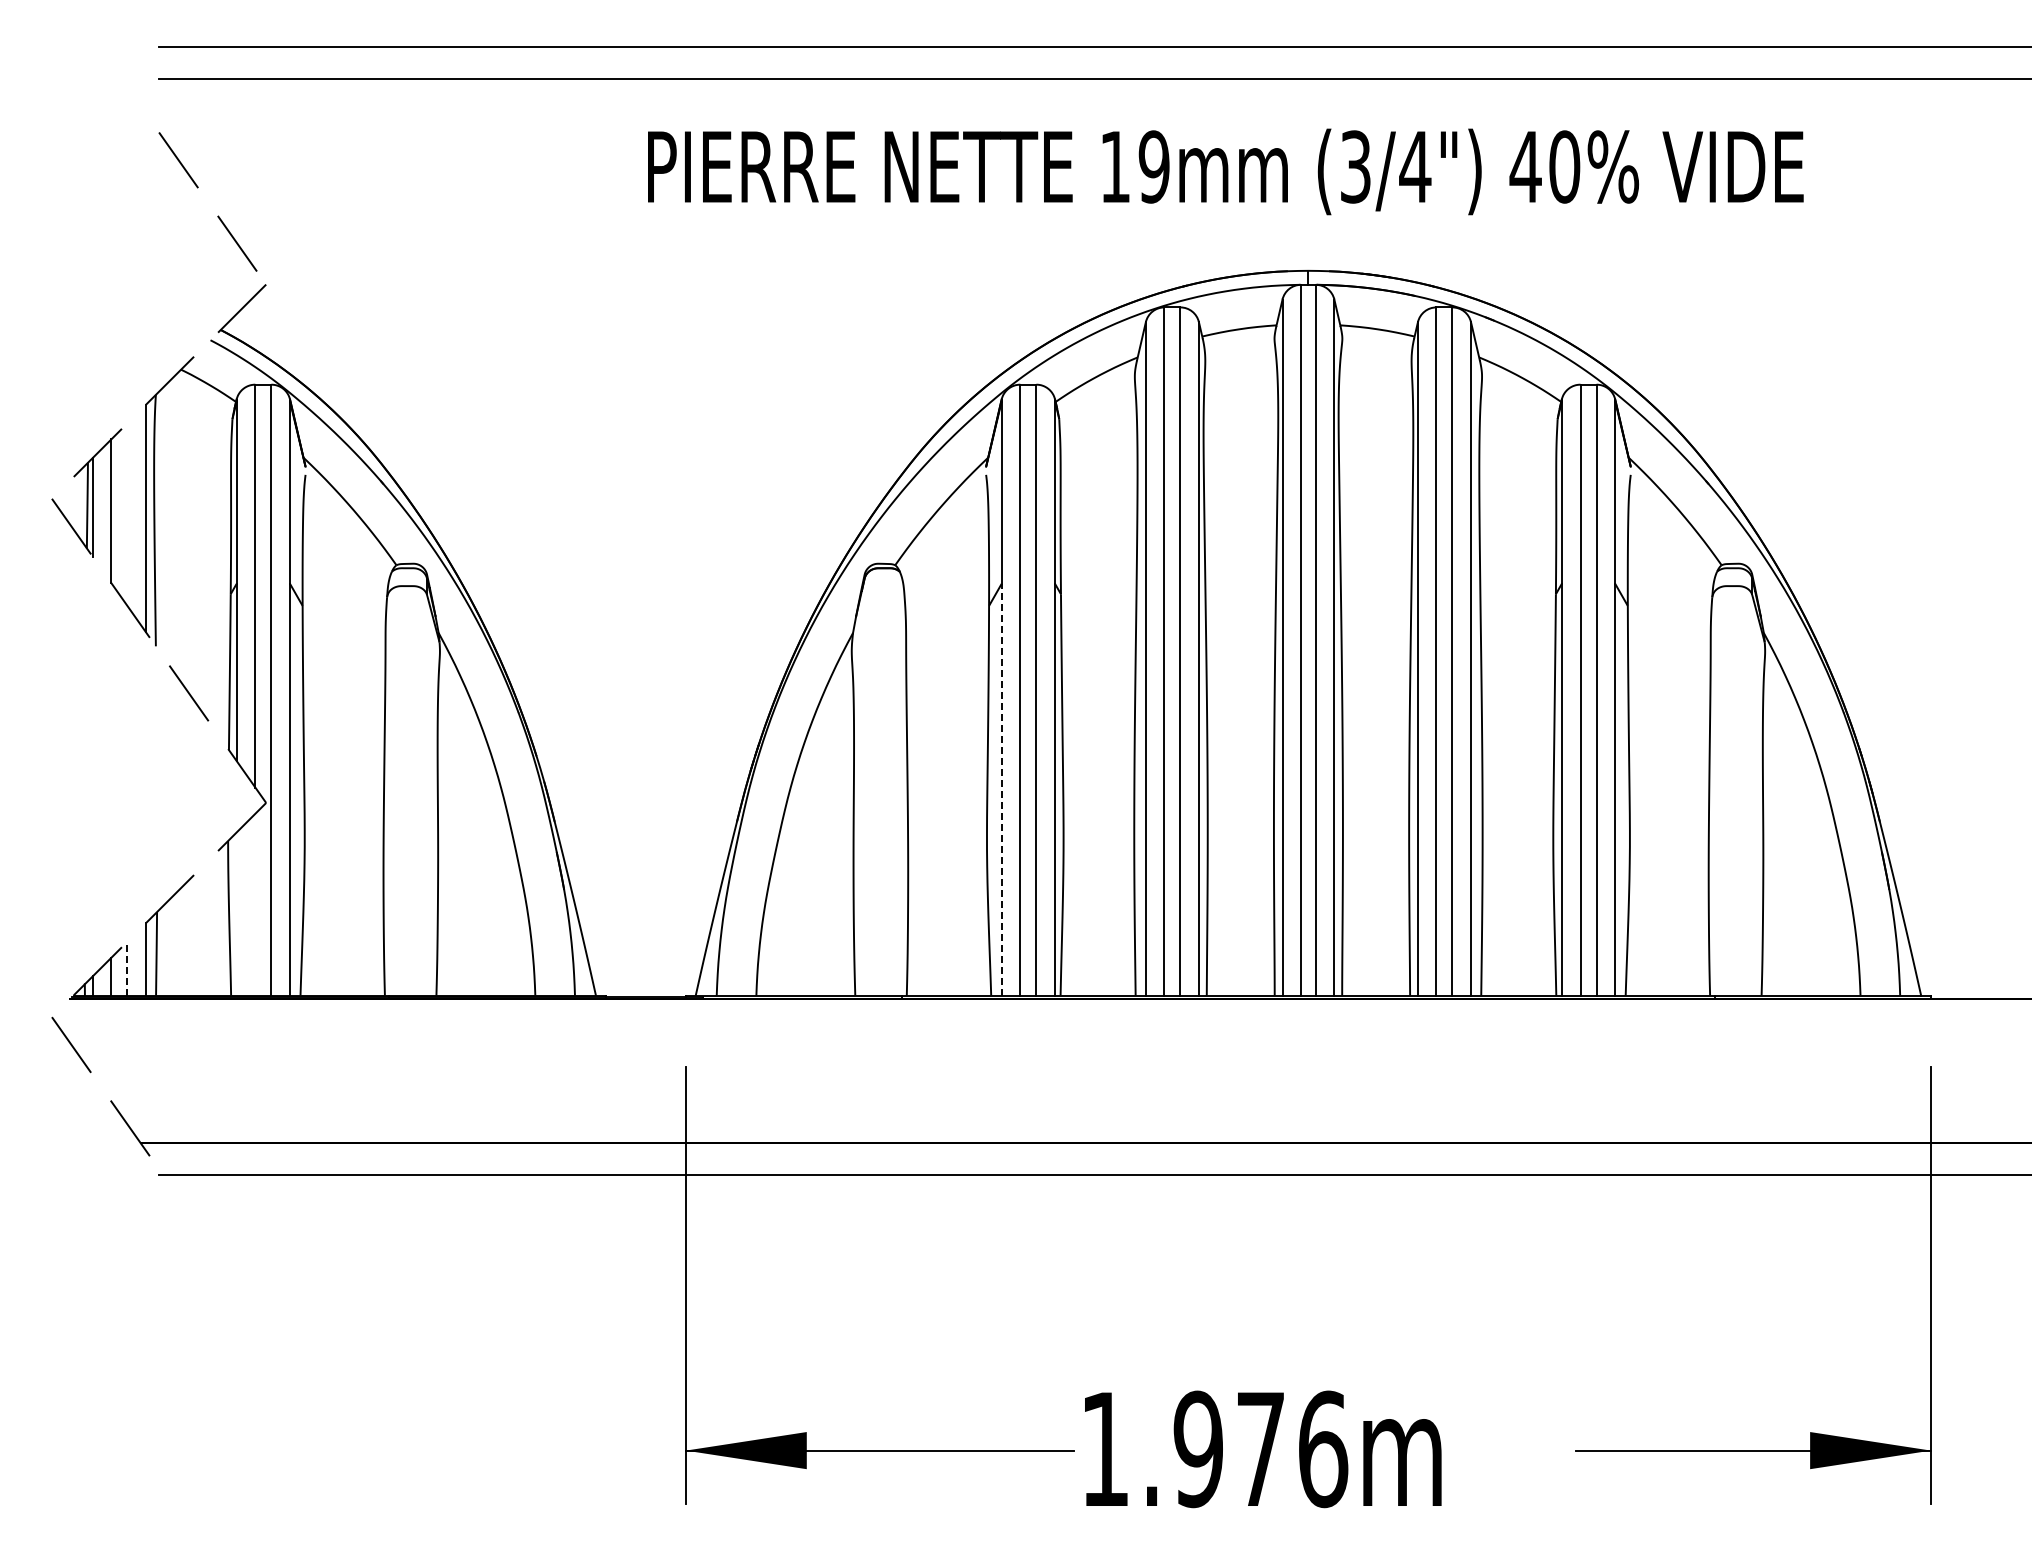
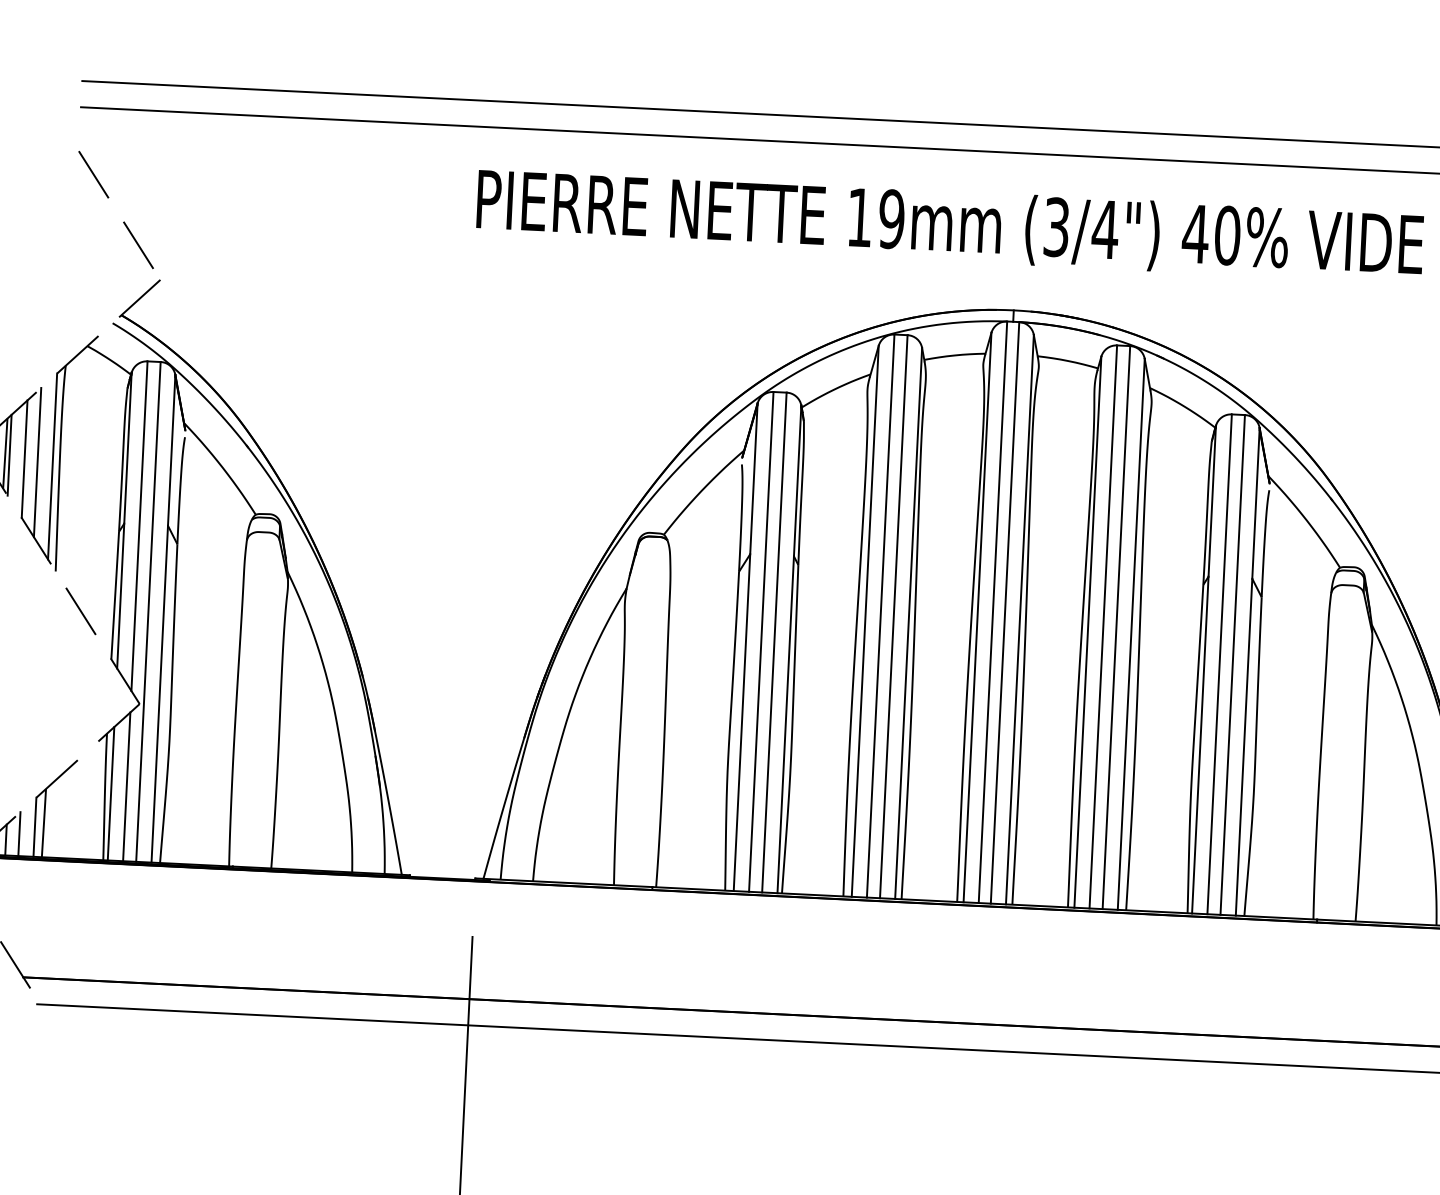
line: (127, 514) -> (37, 462), added
line: (1001, 789) -> (741, 722), dashed -> solid
line: (255, 904) -> (126, 786), added
line: (236, 913) -> (110, 793), added
line: (127, 968) -> (19, 833), dashed -> solid

